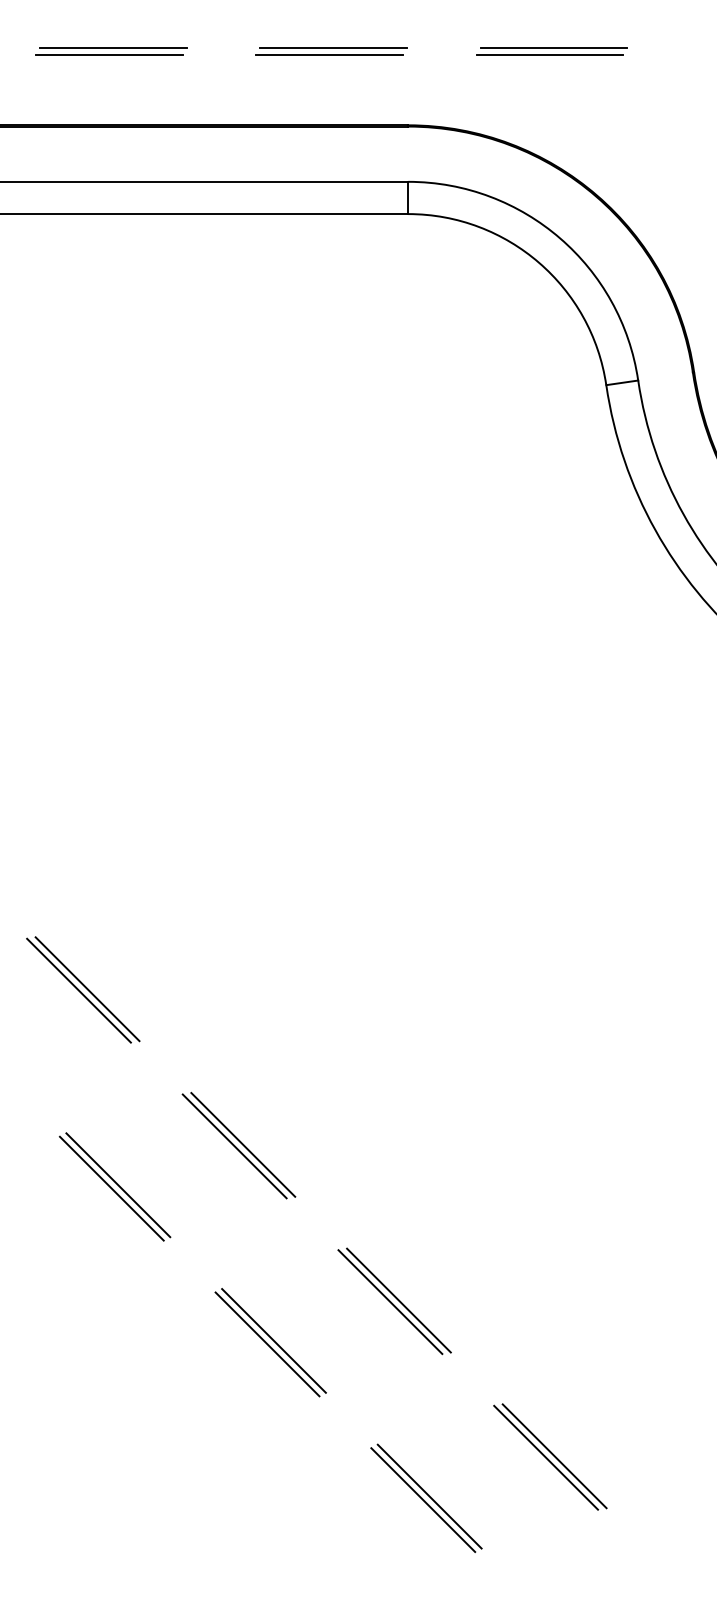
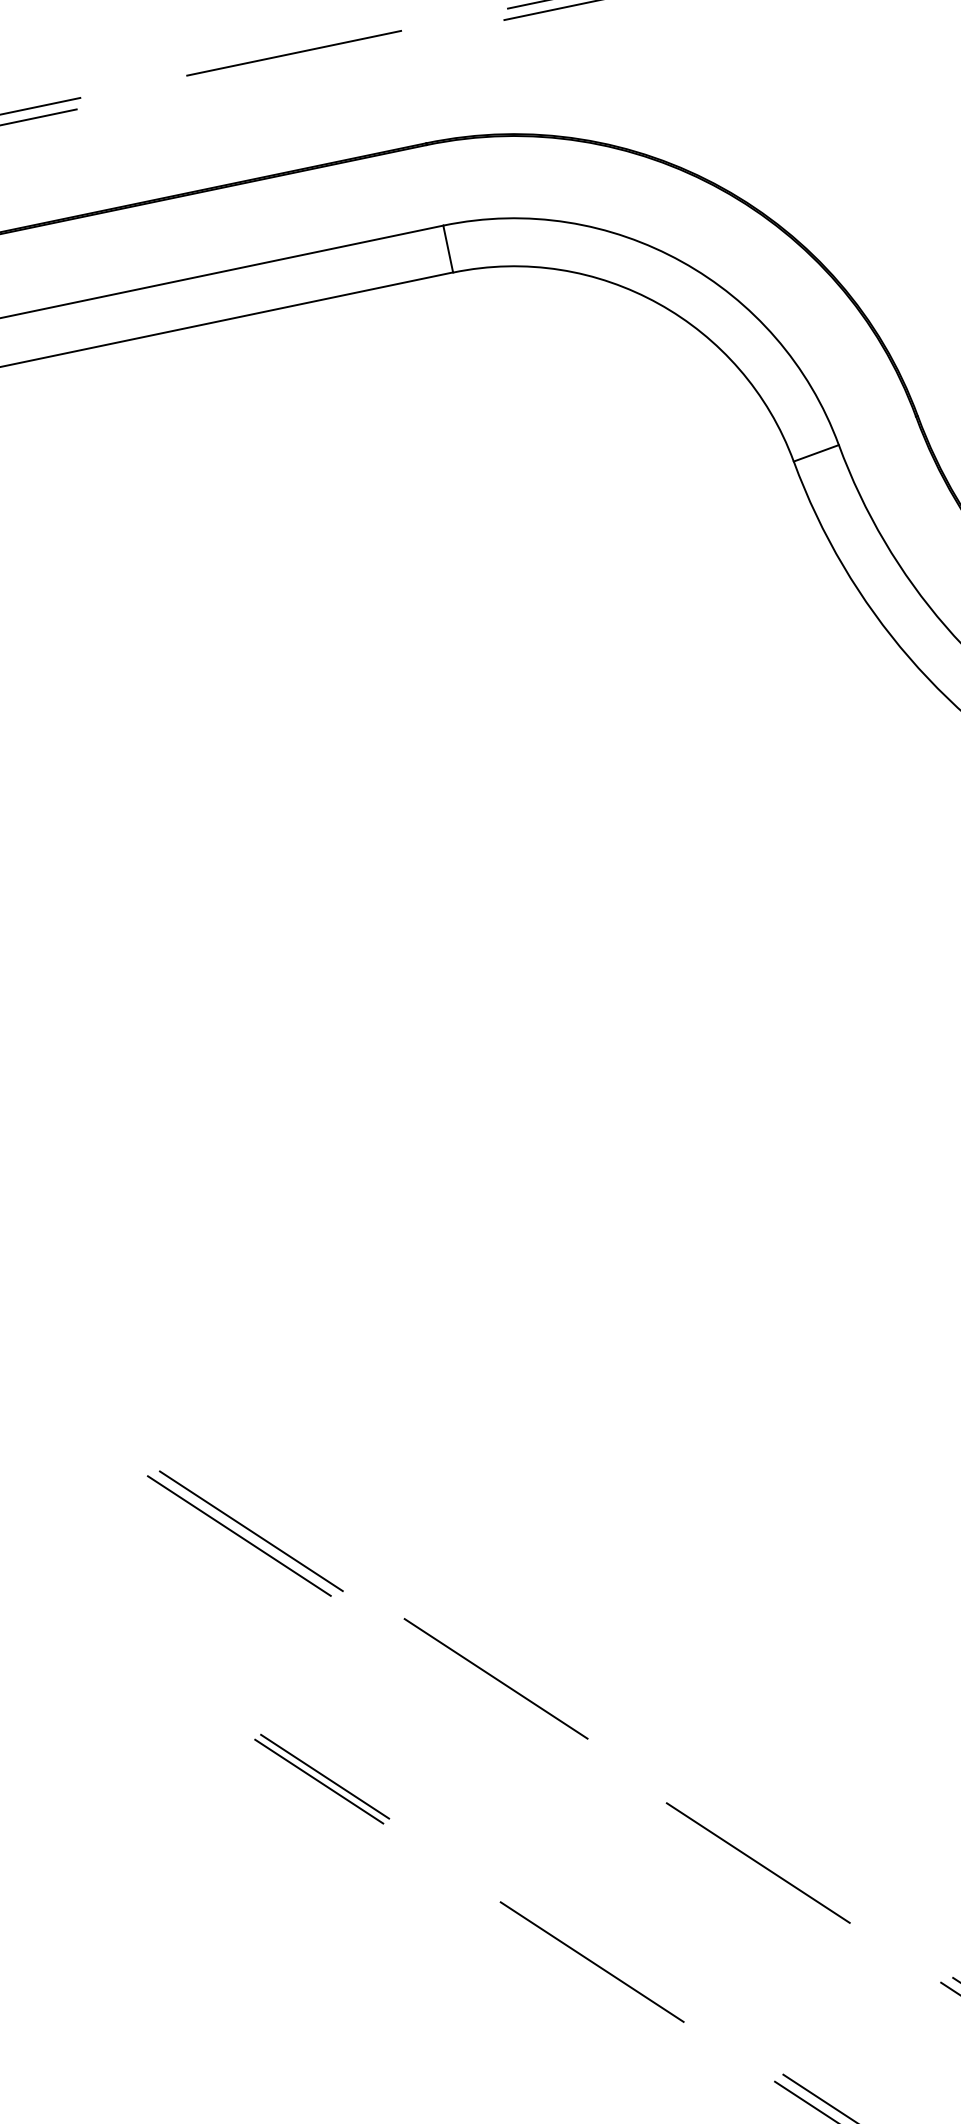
line: (329, 55) -> (290, 65), removed
part: (83, 989) -> (245, 1532), moved
line: (234, 1146) -> (483, 1683), removed
part: (114, 1186) -> (321, 1778), size x0.7
line: (398, 1300) -> (769, 1858), removed
line: (273, 1340) -> (599, 1954), removed

